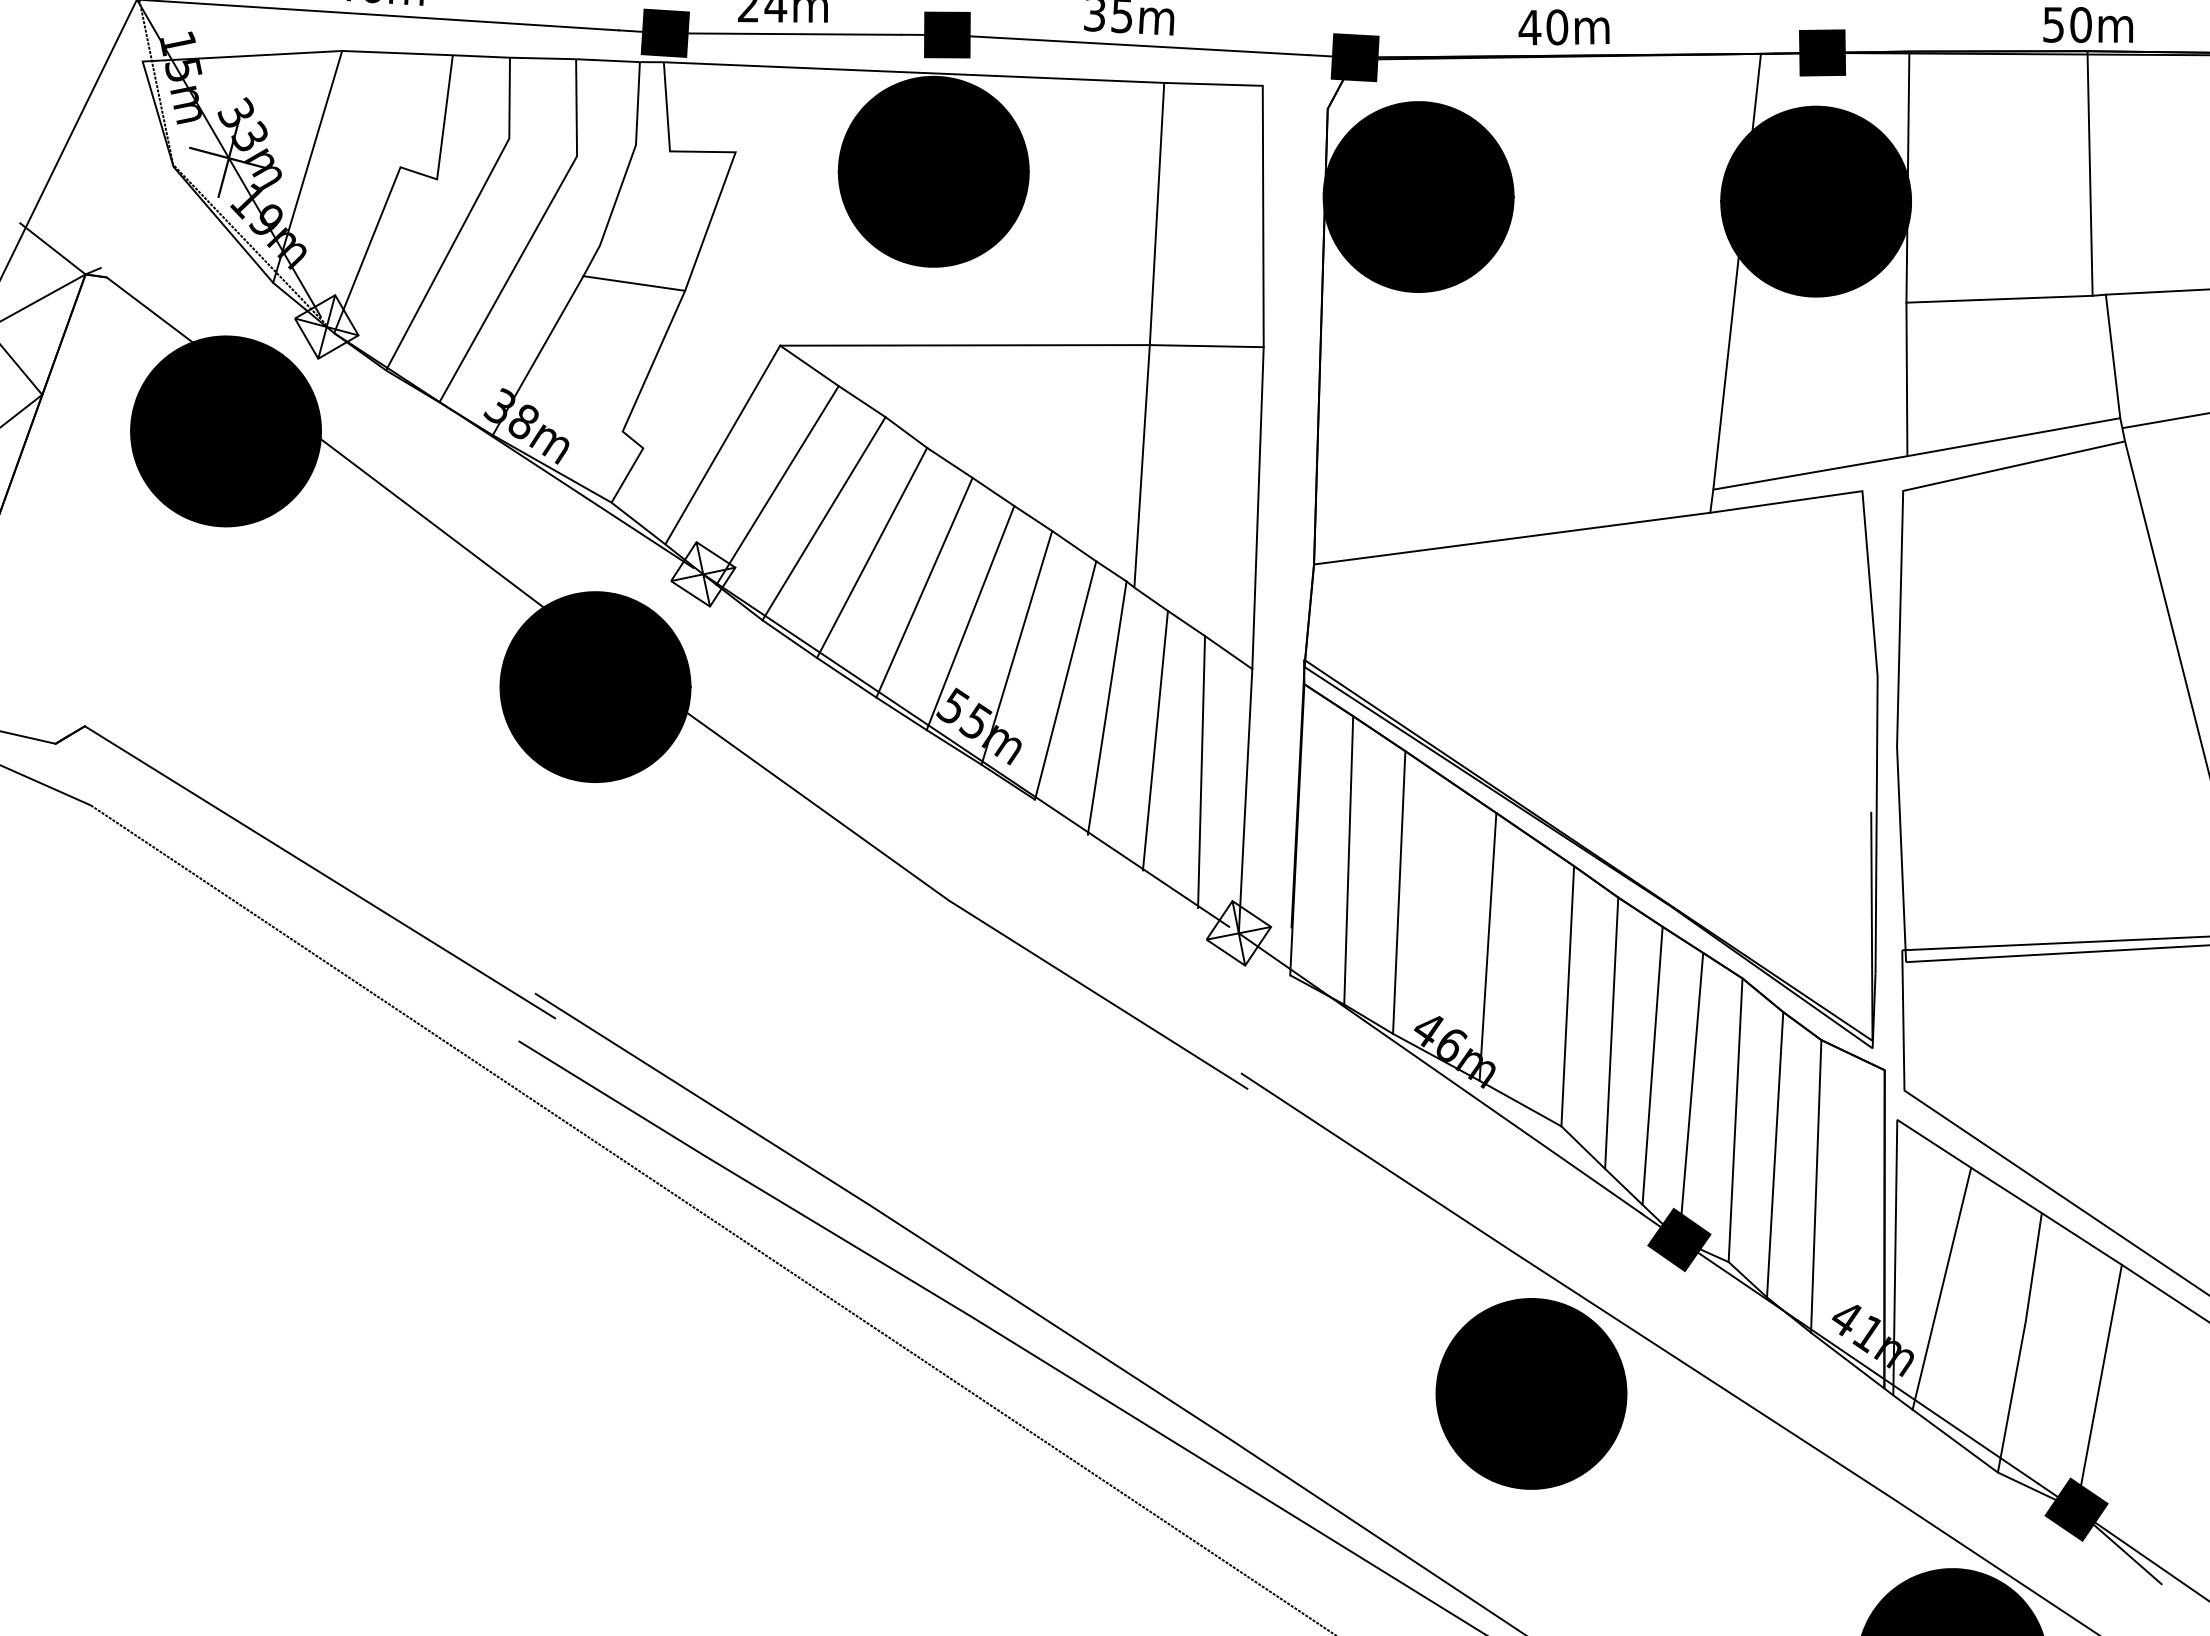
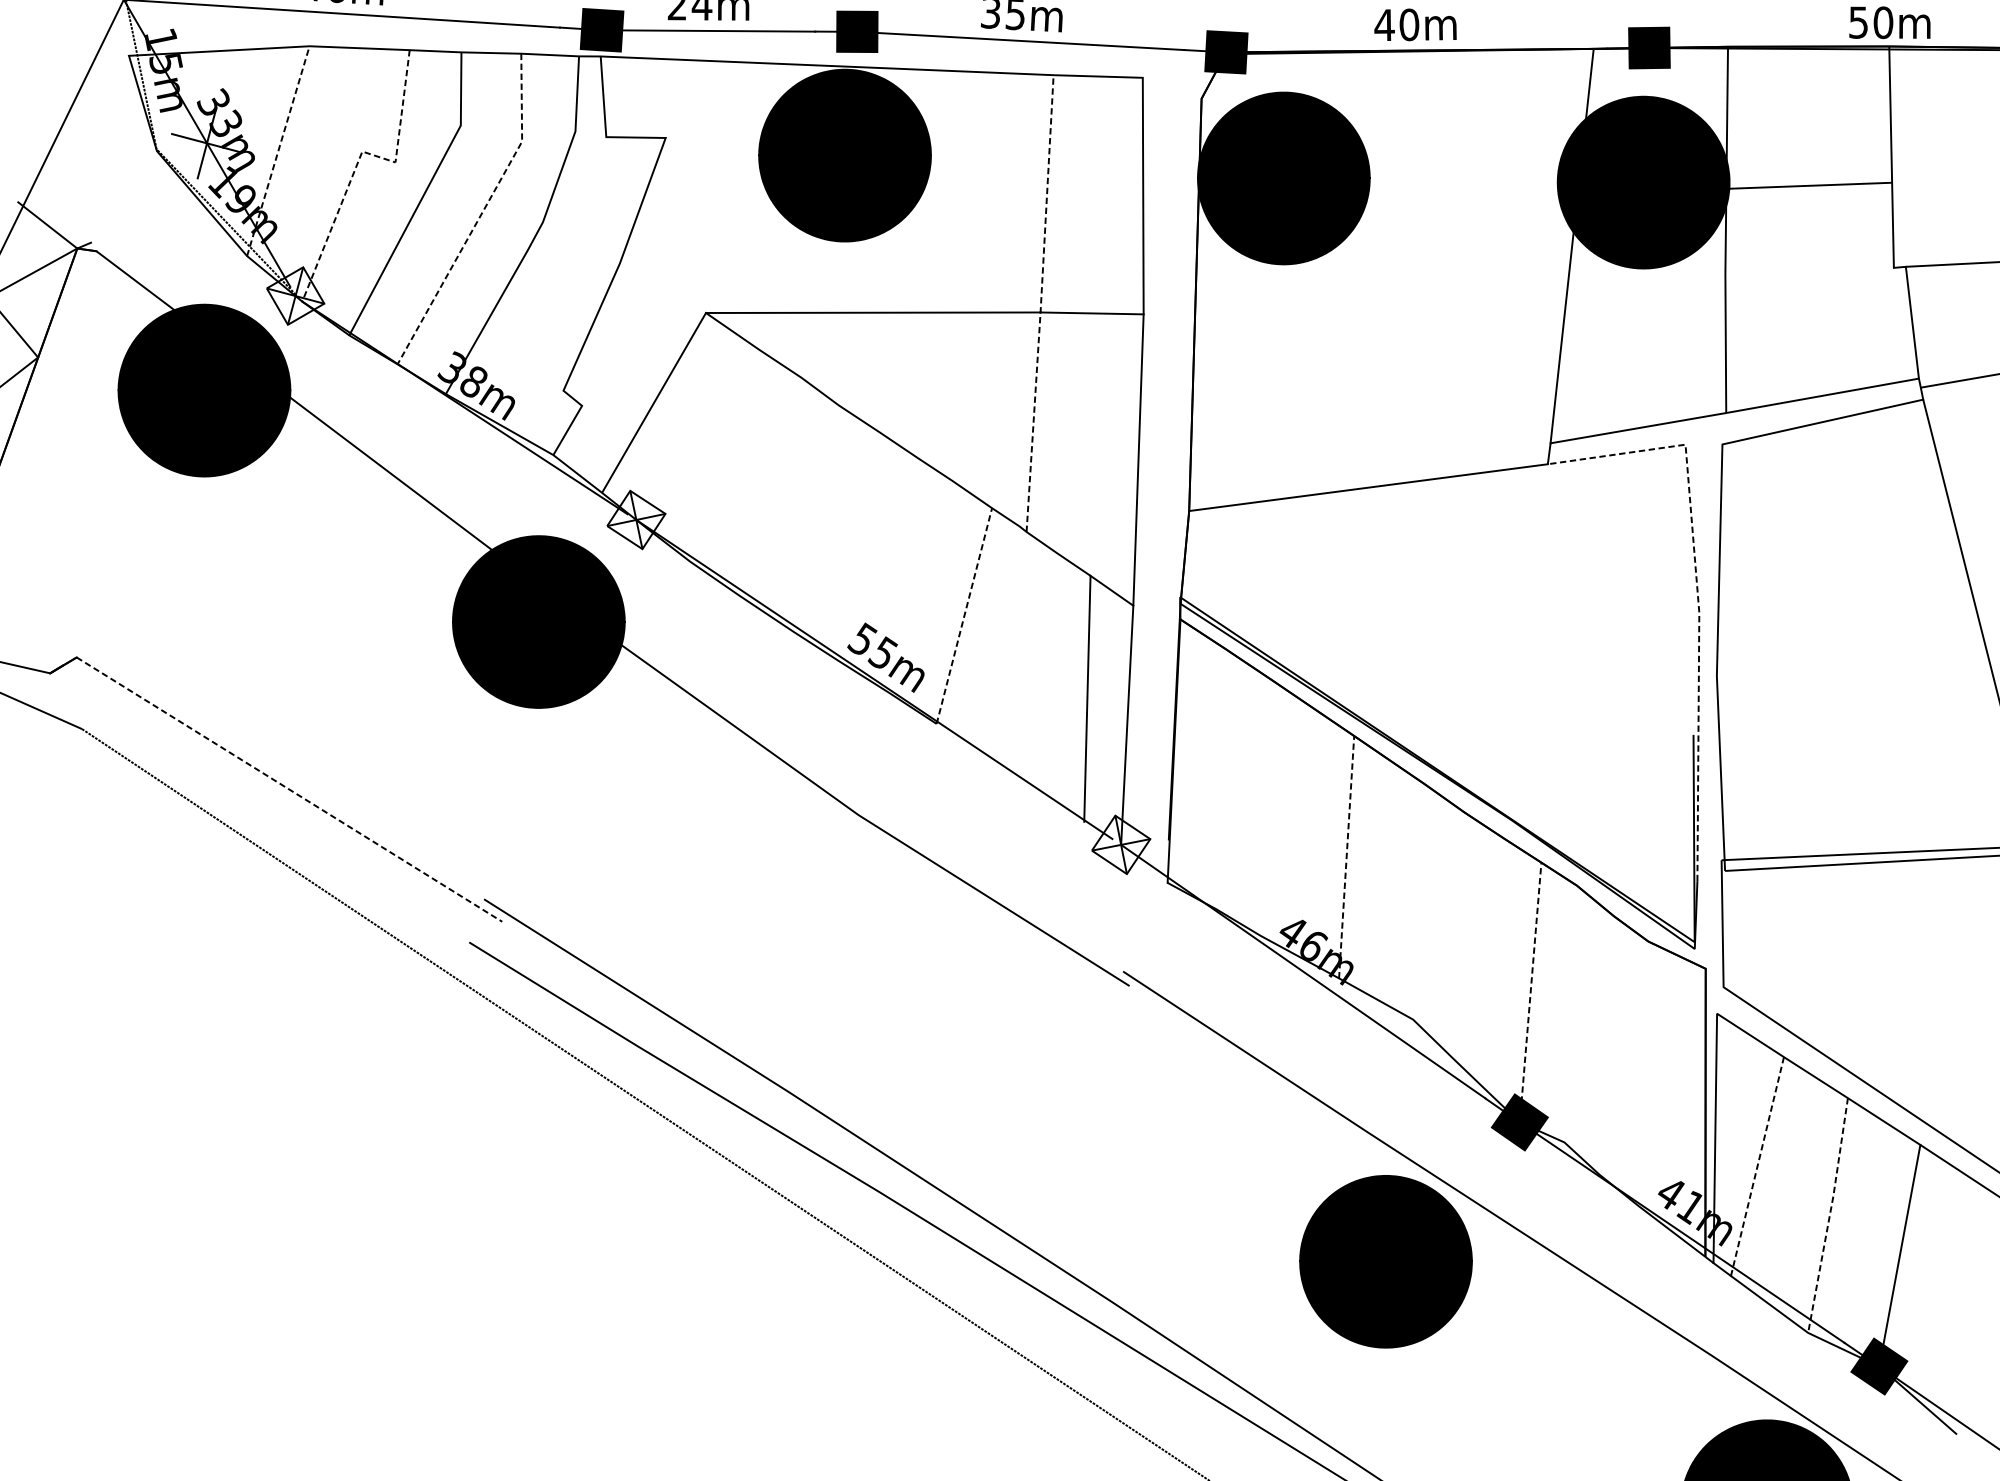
line: (307, 166) -> (278, 150), solid -> dashed
line: (398, 172) -> (360, 156), solid -> dashed
line: (532, 236) -> (481, 214), solid -> dashed
line: (634, 283) -> (574, 256), removed
line: (1999, 298) -> (1806, 185), moved
line: (1150, 336) -> (1041, 304), solid -> dashed
line: (777, 485) -> (703, 439), removed
line: (823, 518) -> (745, 469), removed
line: (872, 552) -> (789, 500), removed
line: (924, 587) -> (836, 531), removed
line: (970, 618) -> (878, 559), removed
line: (1016, 647) -> (919, 586), removed
line: (1875, 654) -> (1697, 592), solid -> dashed
line: (1065, 680) -> (964, 616), solid -> dashed
line: (1106, 707) -> (1001, 640), removed
line: (1154, 740) -> (1044, 670), removed
line: (1348, 860) -> (1220, 778), removed
line: (320, 872) -> (289, 789), solid -> dashed
line: (1399, 892) -> (1266, 807), removed
line: (1488, 946) -> (1347, 856), solid -> dashed
line: (1567, 996) -> (1418, 902), removed
line: (1611, 1032) -> (1458, 934), removed
line: (1652, 1065) -> (1495, 964), removed
line: (1691, 1096) -> (1530, 992), solid -> dashed
line: (1735, 1120) -> (1570, 1014), removed
line: (1775, 1154) -> (1606, 1045), removed
line: (1816, 1186) -> (1643, 1074), removed
line: (1941, 1289) -> (1757, 1167), solid -> dashed
line: (2021, 1342) -> (1829, 1215), solid -> dashed

